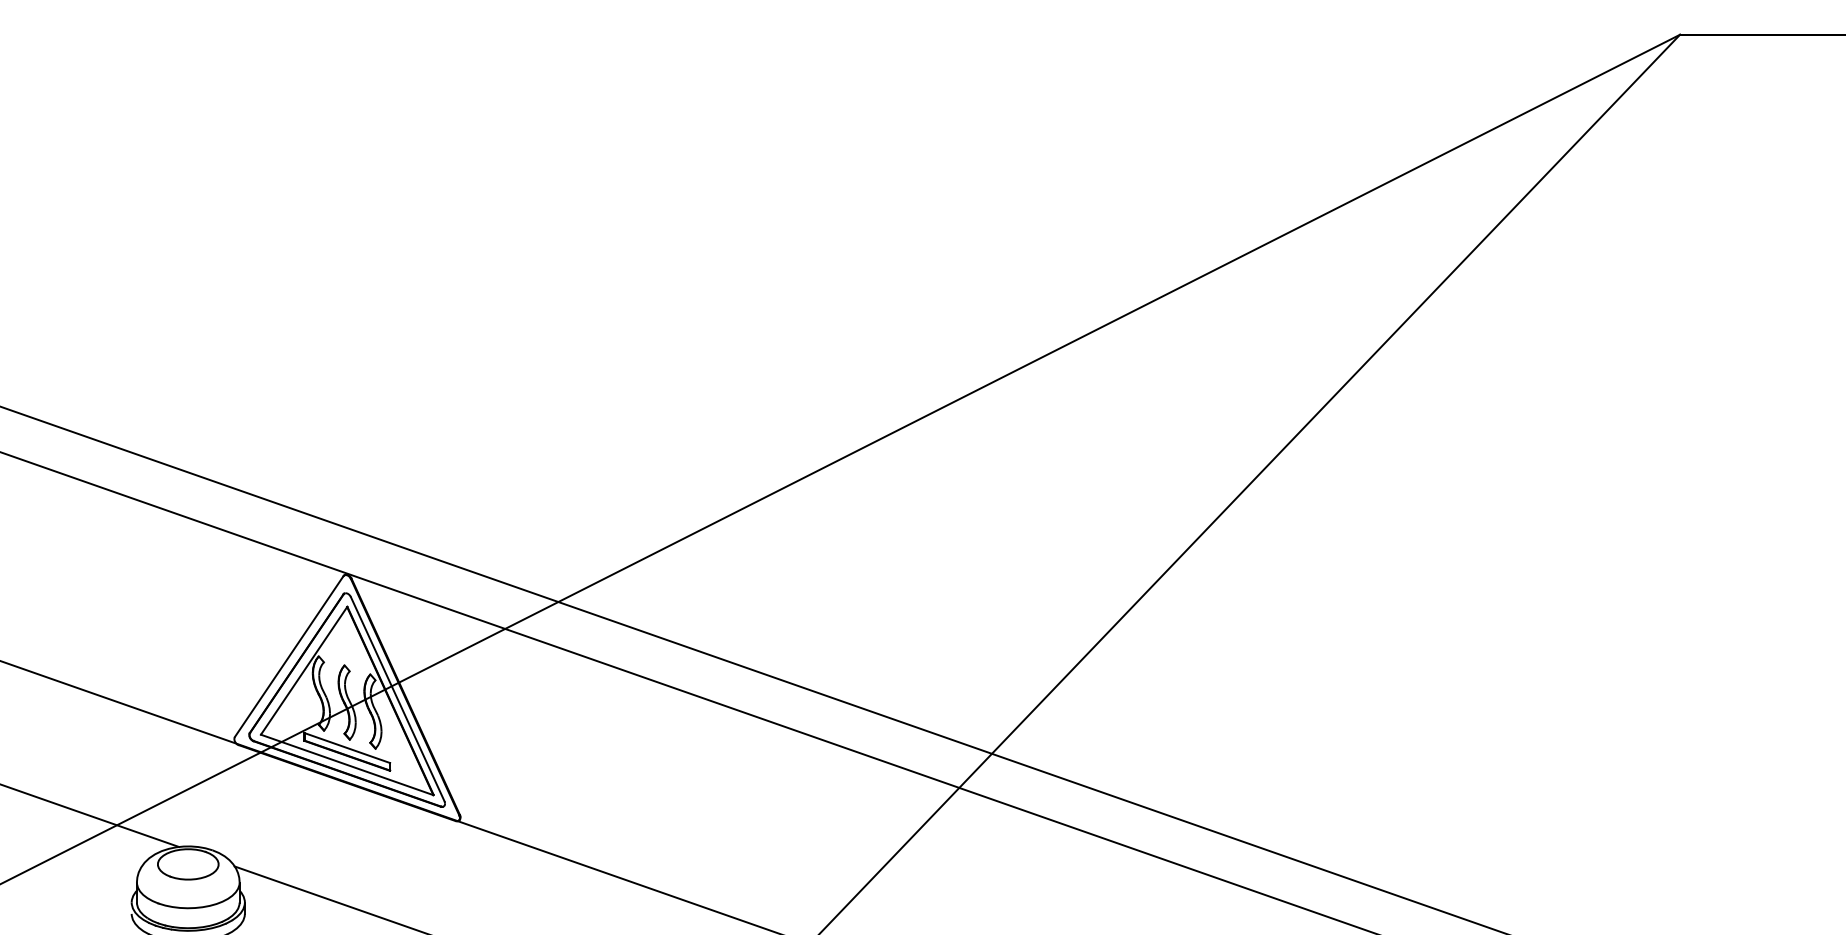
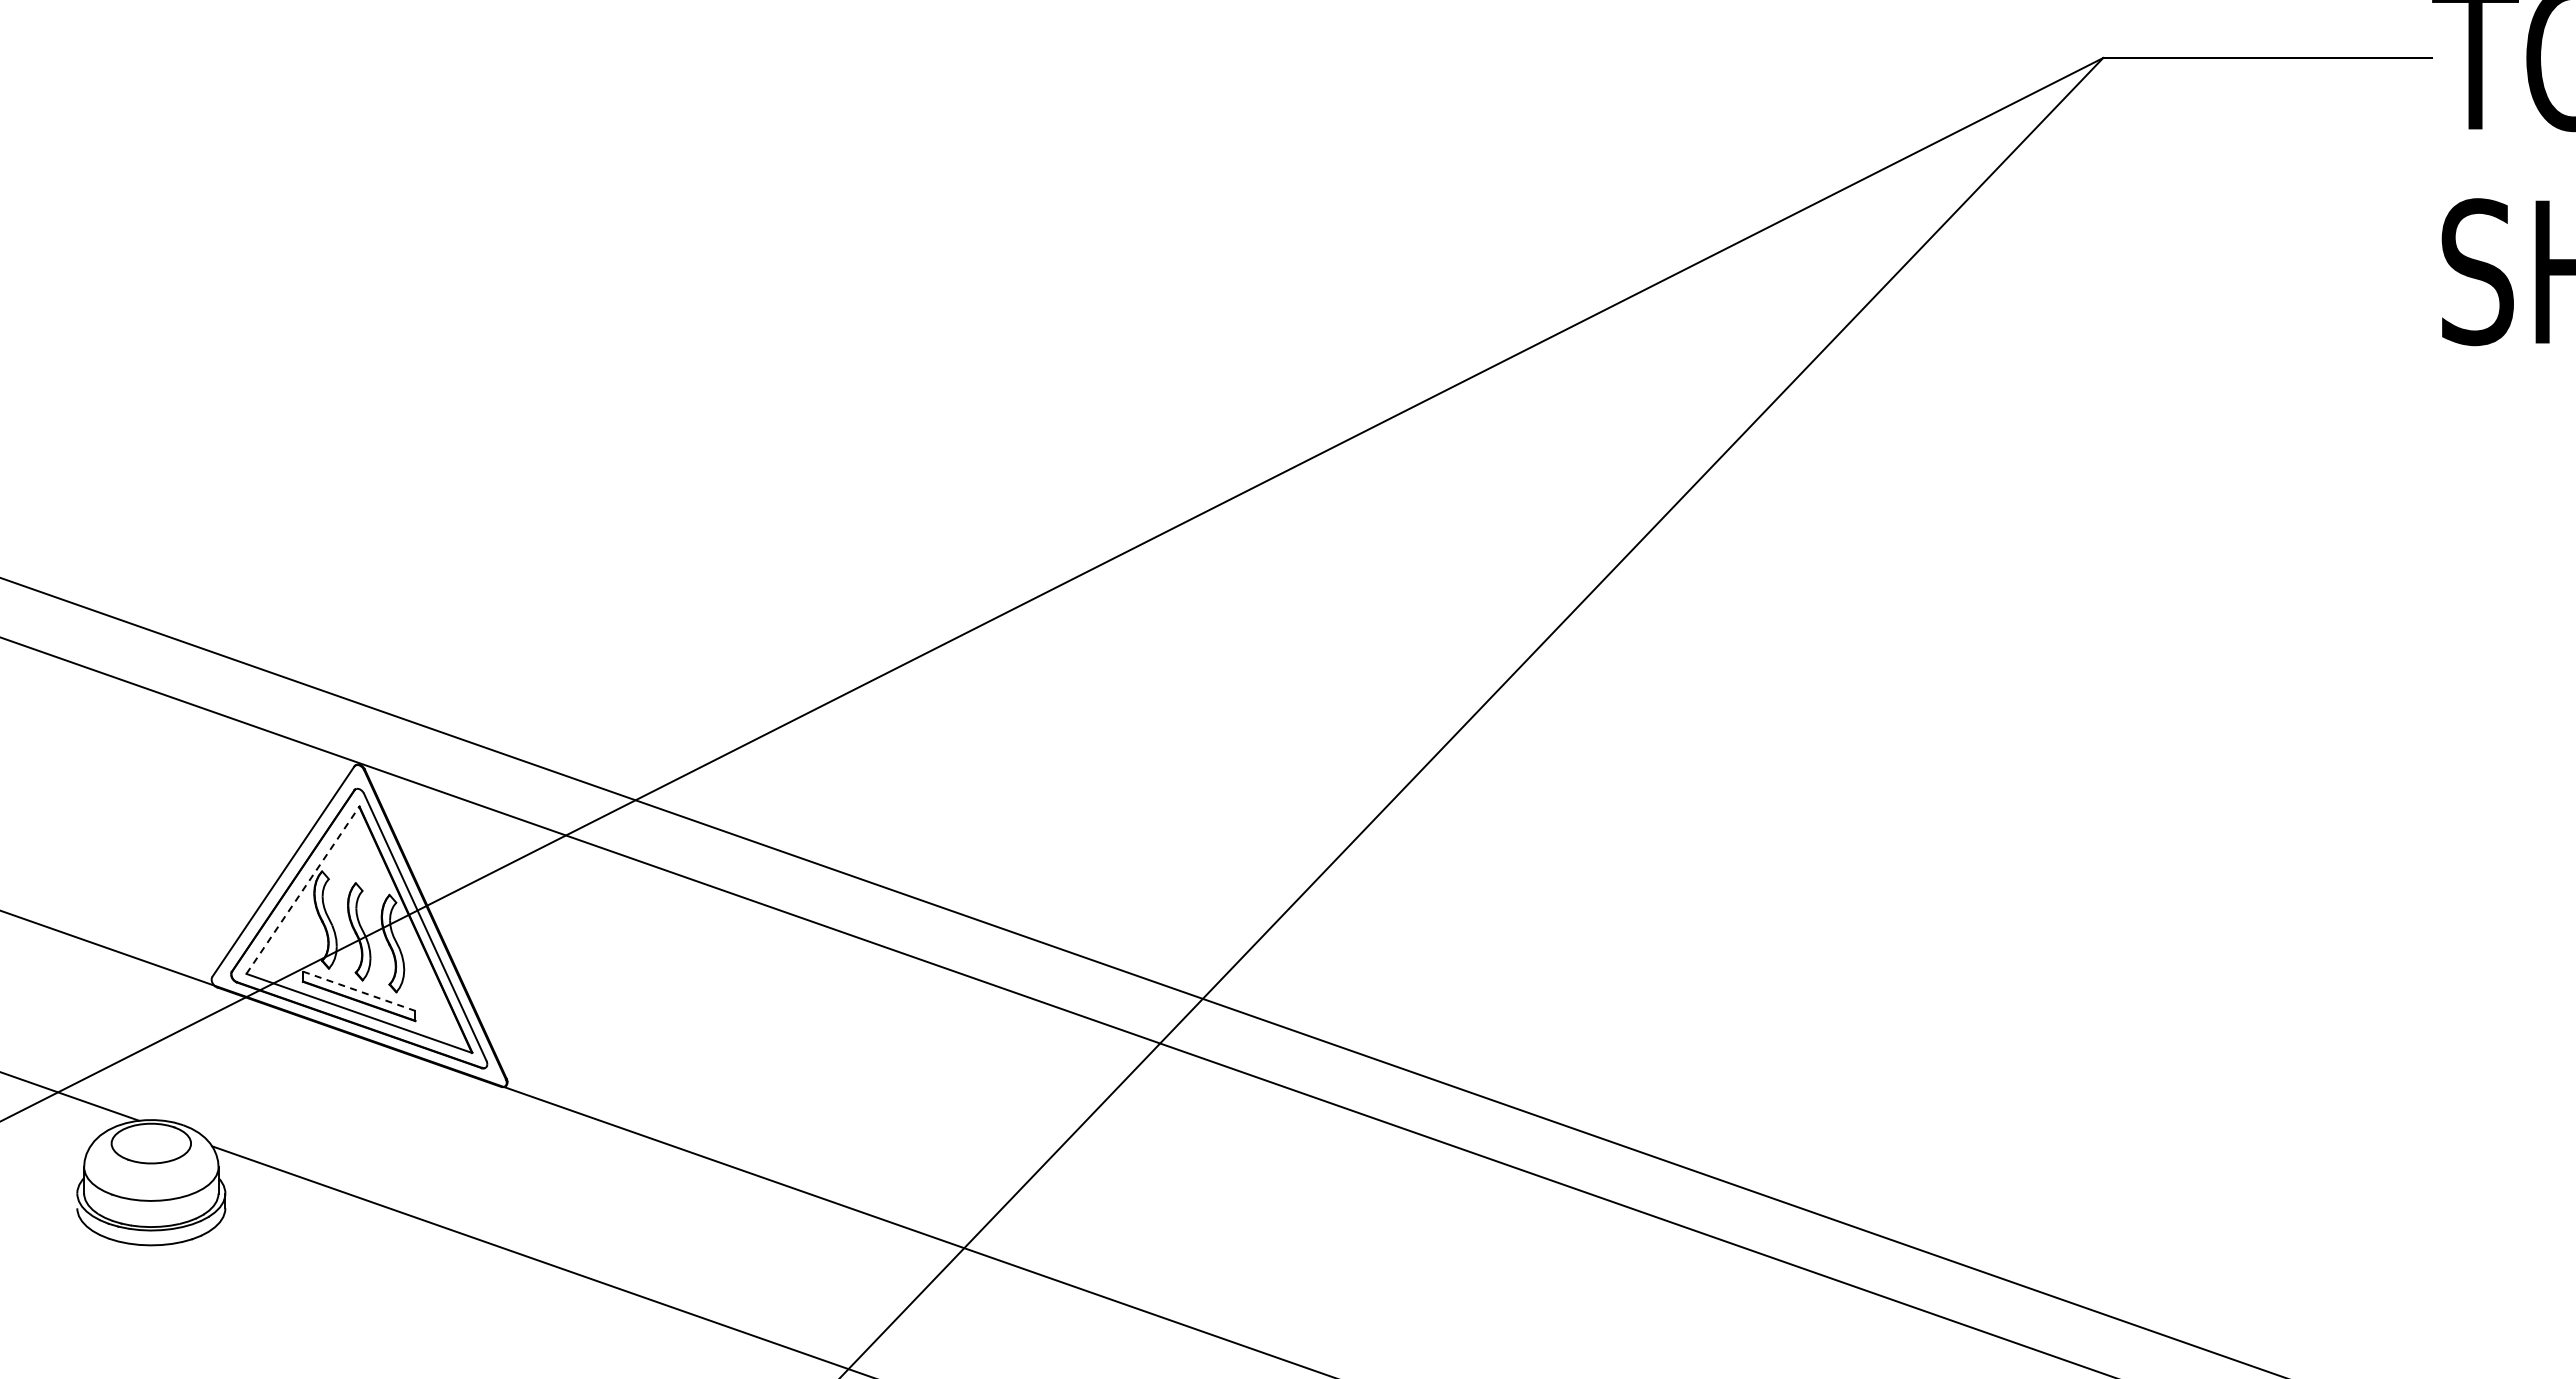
line: (303, 670) -> (302, 890), solid -> dashed
line: (347, 748) -> (359, 991), solid -> dashed

